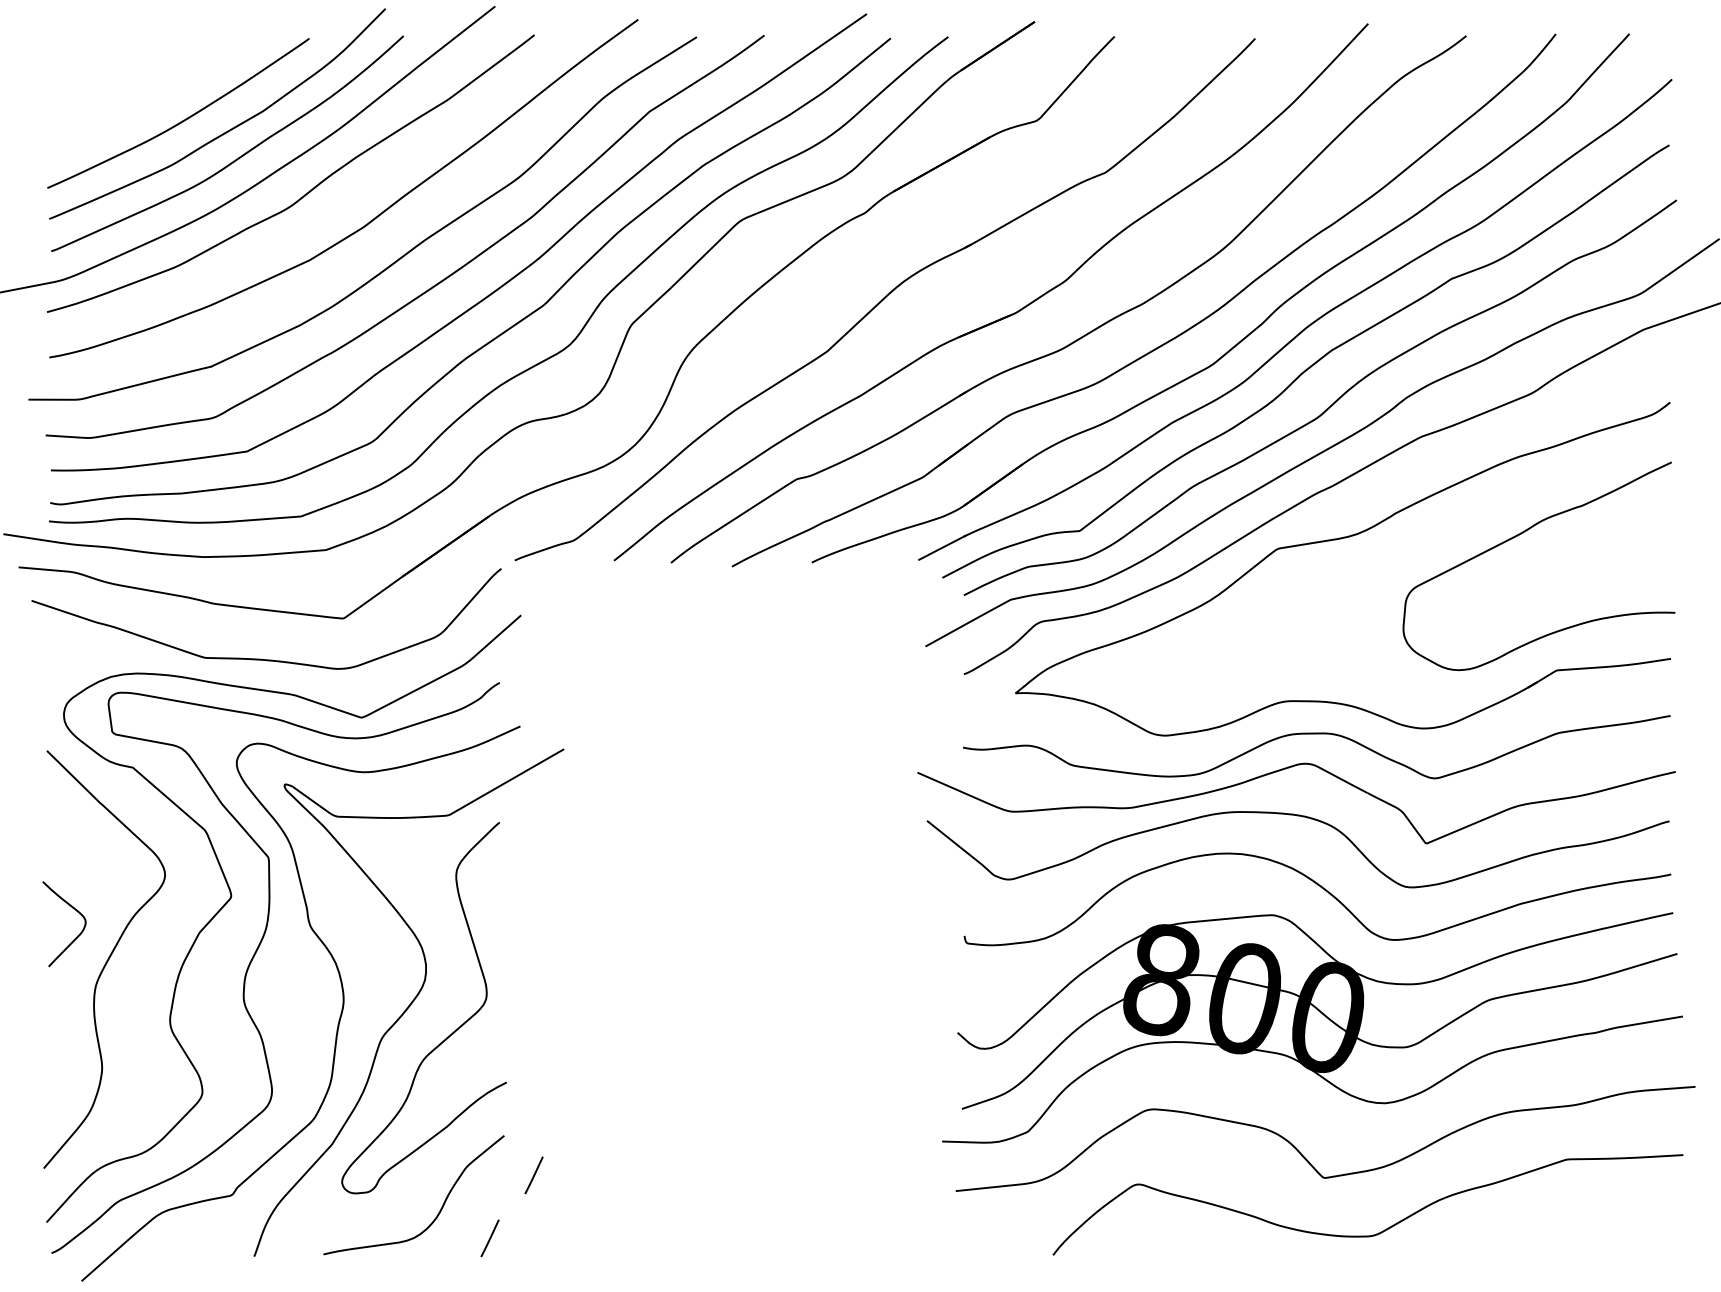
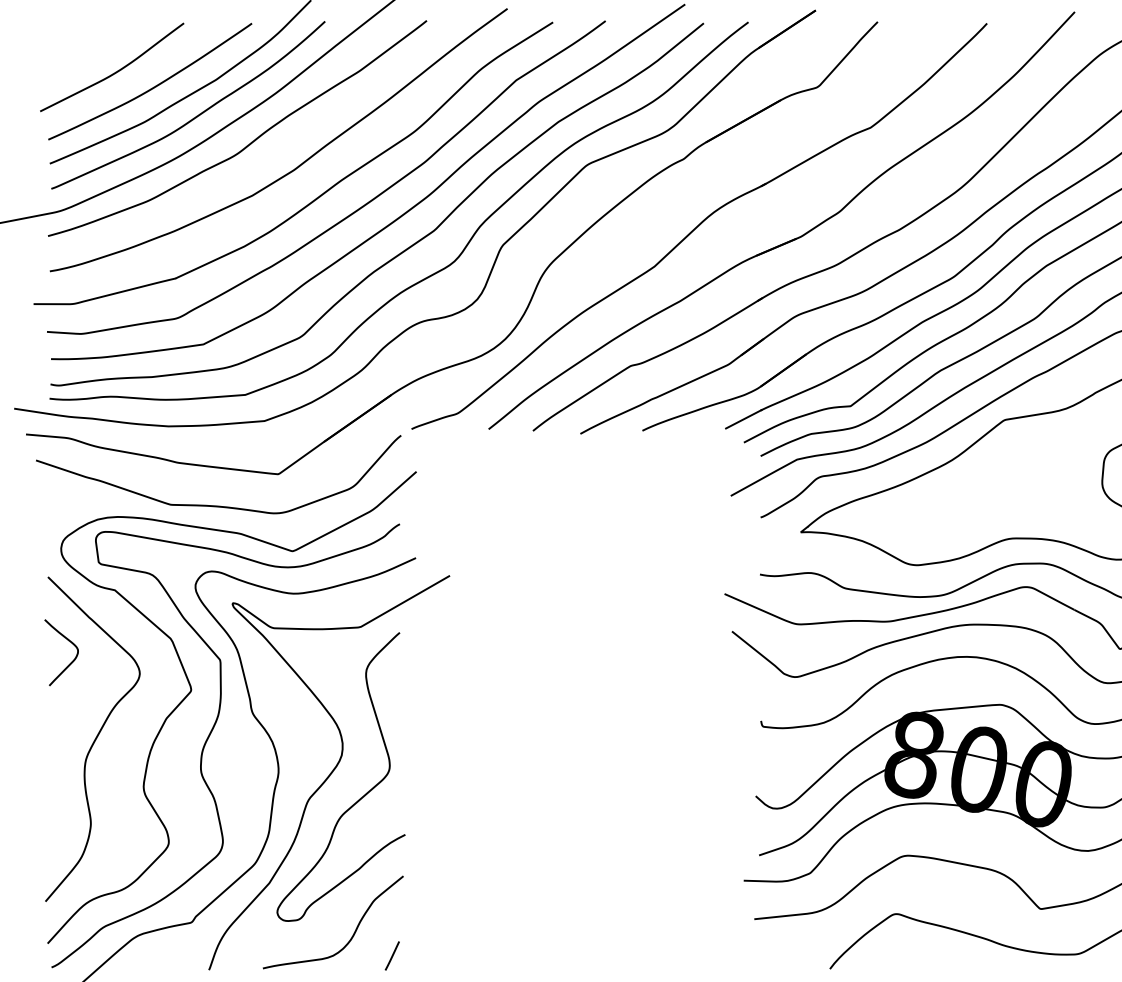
curve: (132, 101) -> (114, 72), added
curve: (76, 936) -> (70, 662), moved
line: (533, 1175) -> (426, 907), removed

